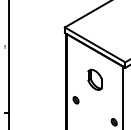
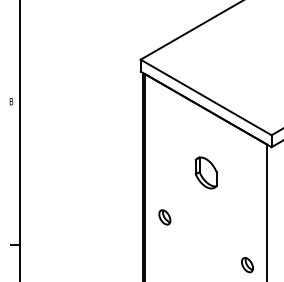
part: (94, 79) -> (204, 172), size x0.71

